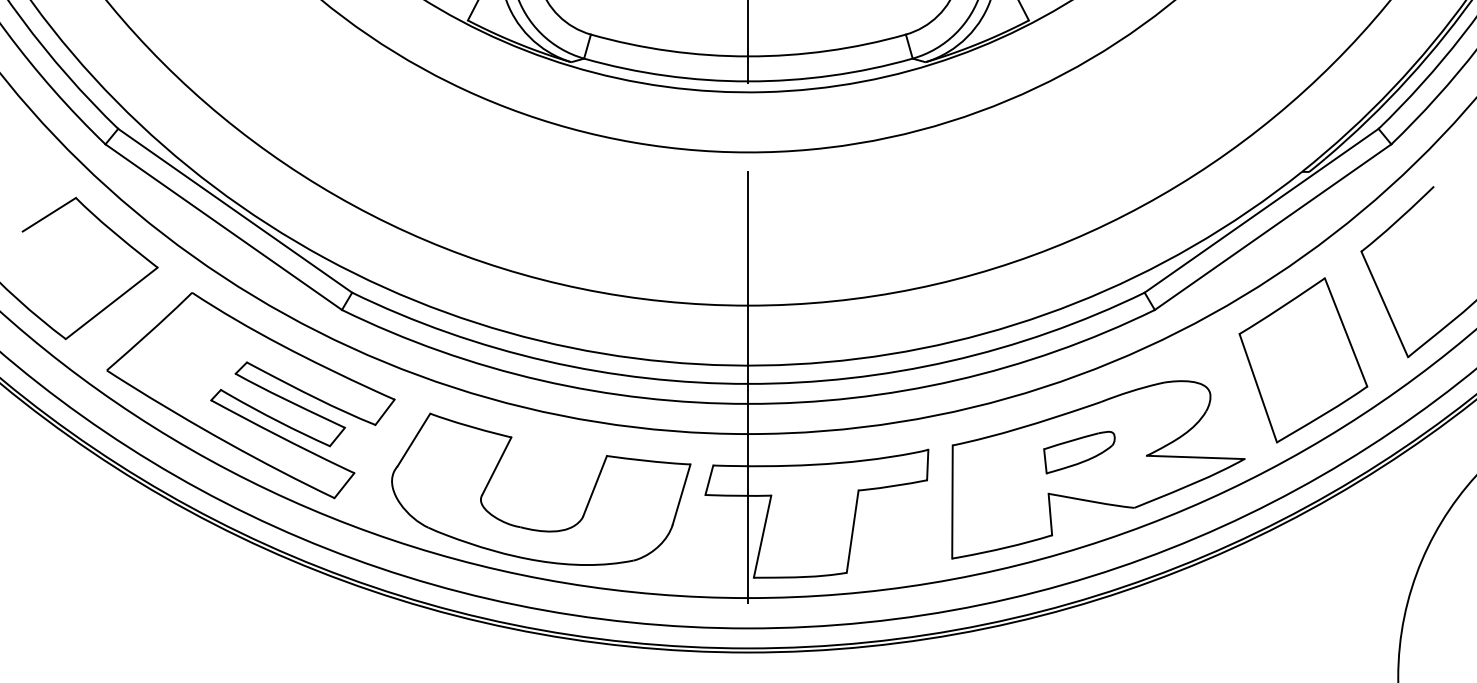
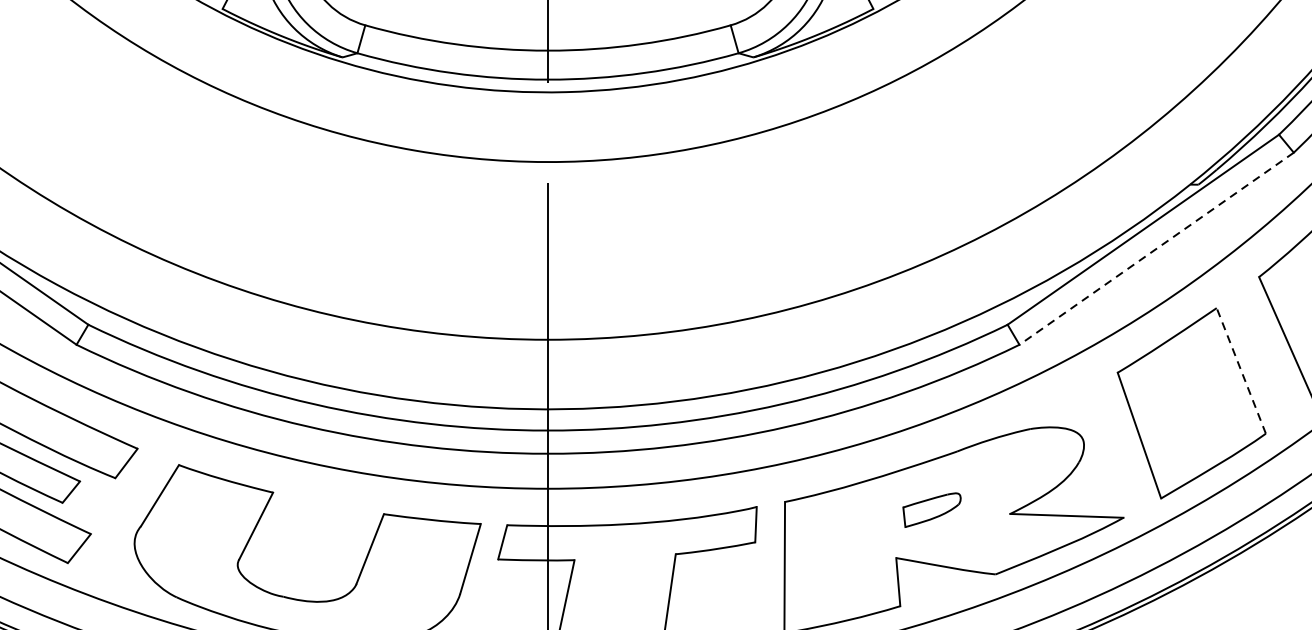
line: (1272, 227) -> (1155, 249), solid -> dashed
line: (1345, 332) -> (1240, 370), solid -> dashed
part: (1079, 452) -> (932, 510), size x0.7

